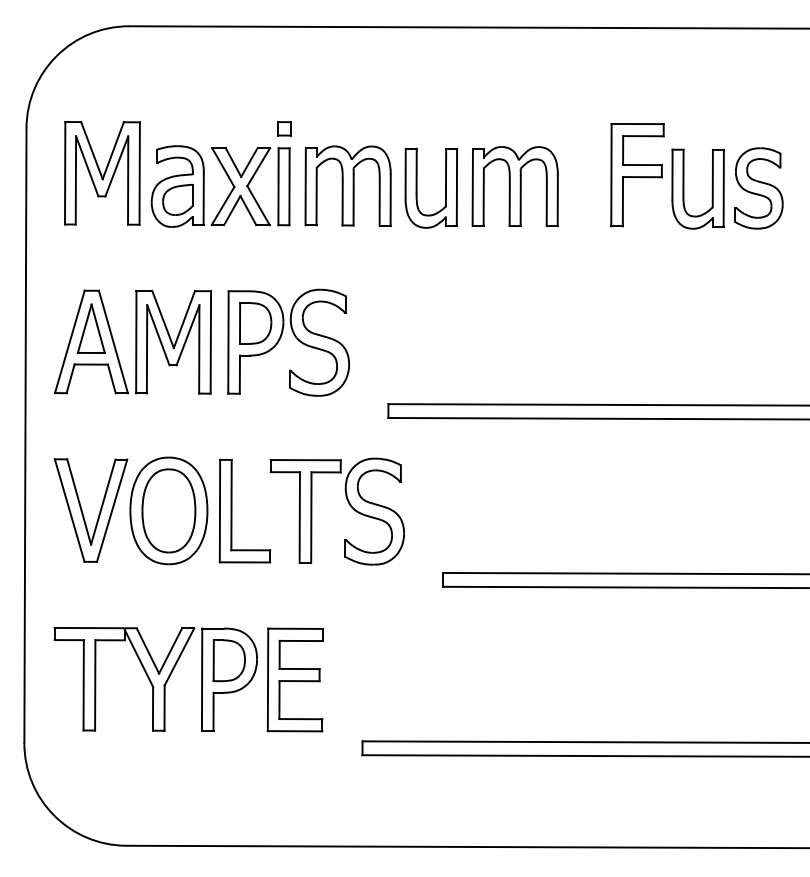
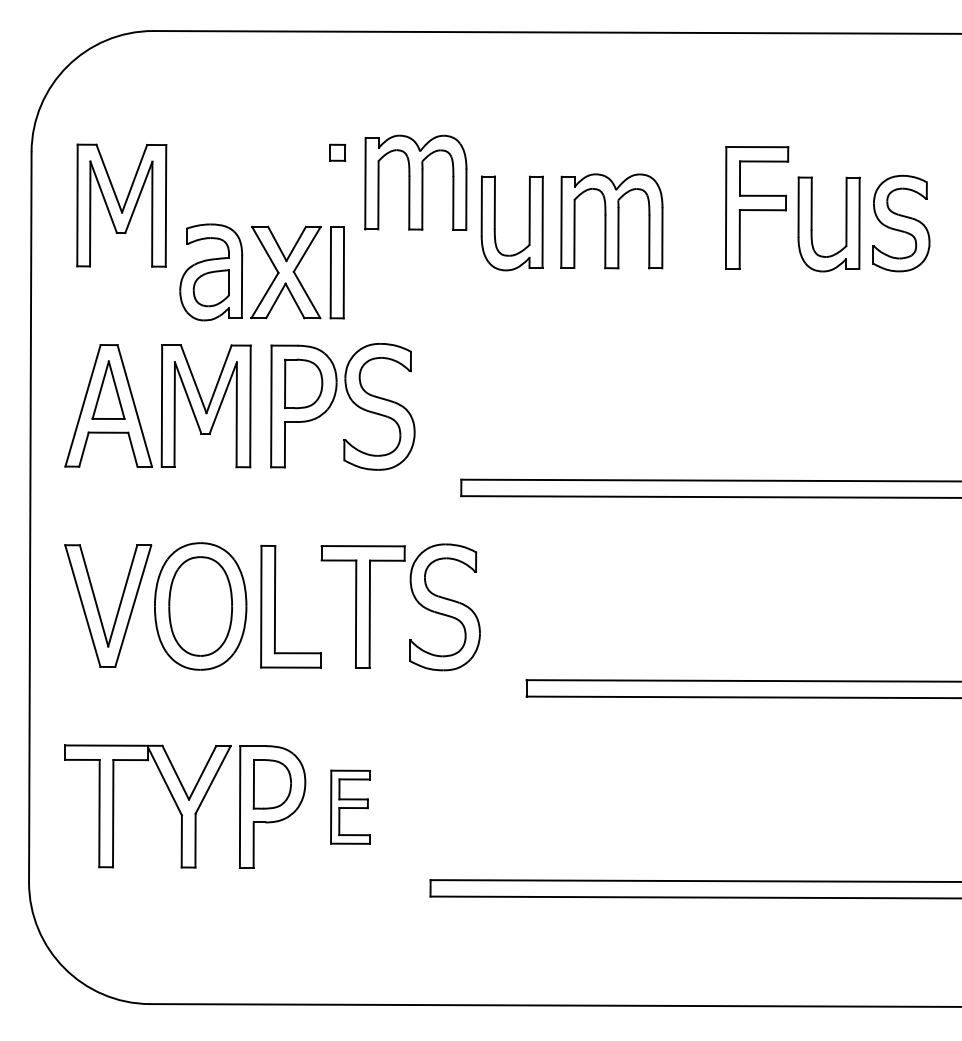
part: (230, 182) -> (273, 267), moved
part: (347, 185) -> (415, 182), moved
part: (294, 679) -> (349, 806), size x0.6

